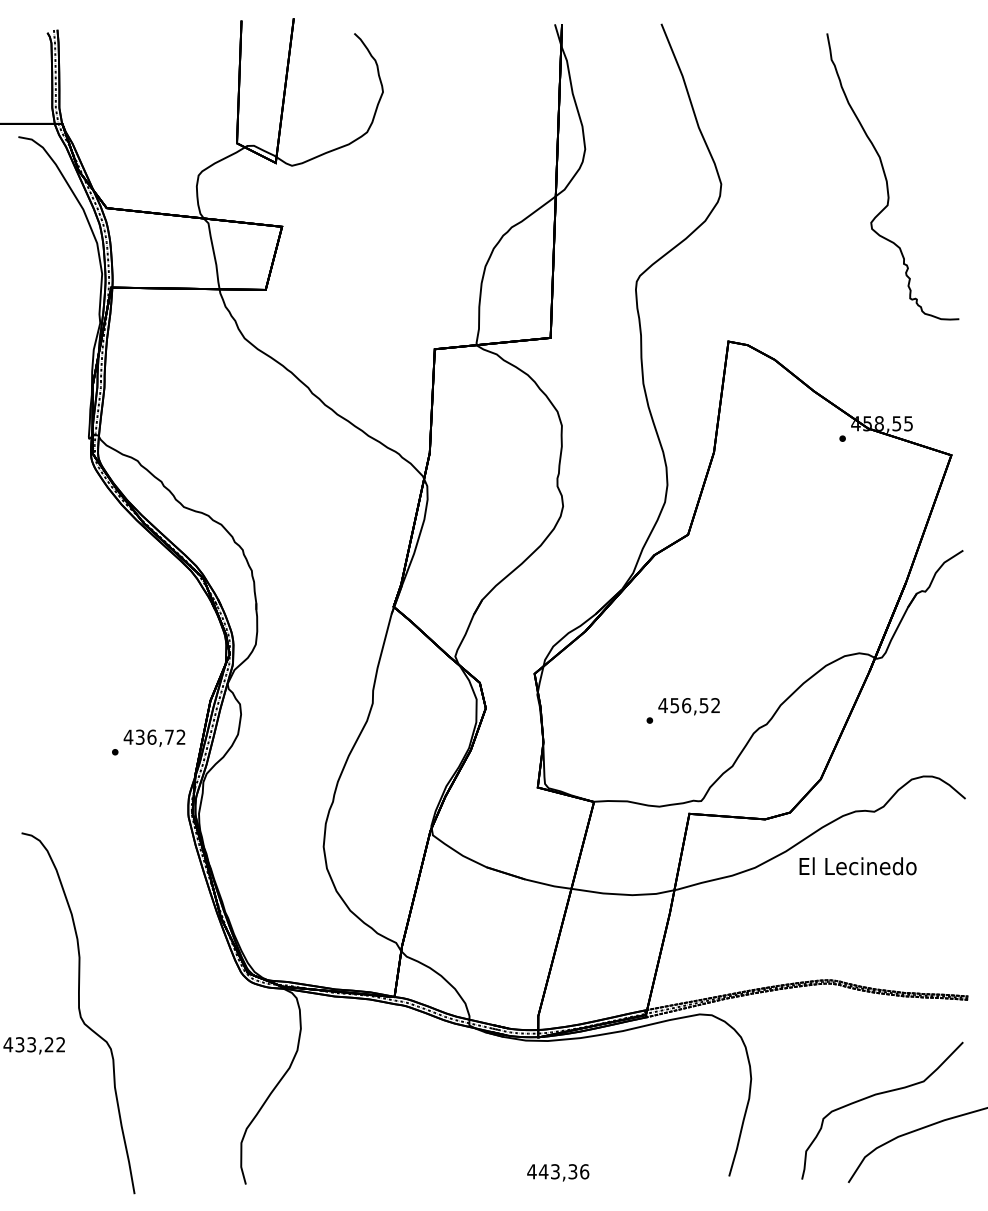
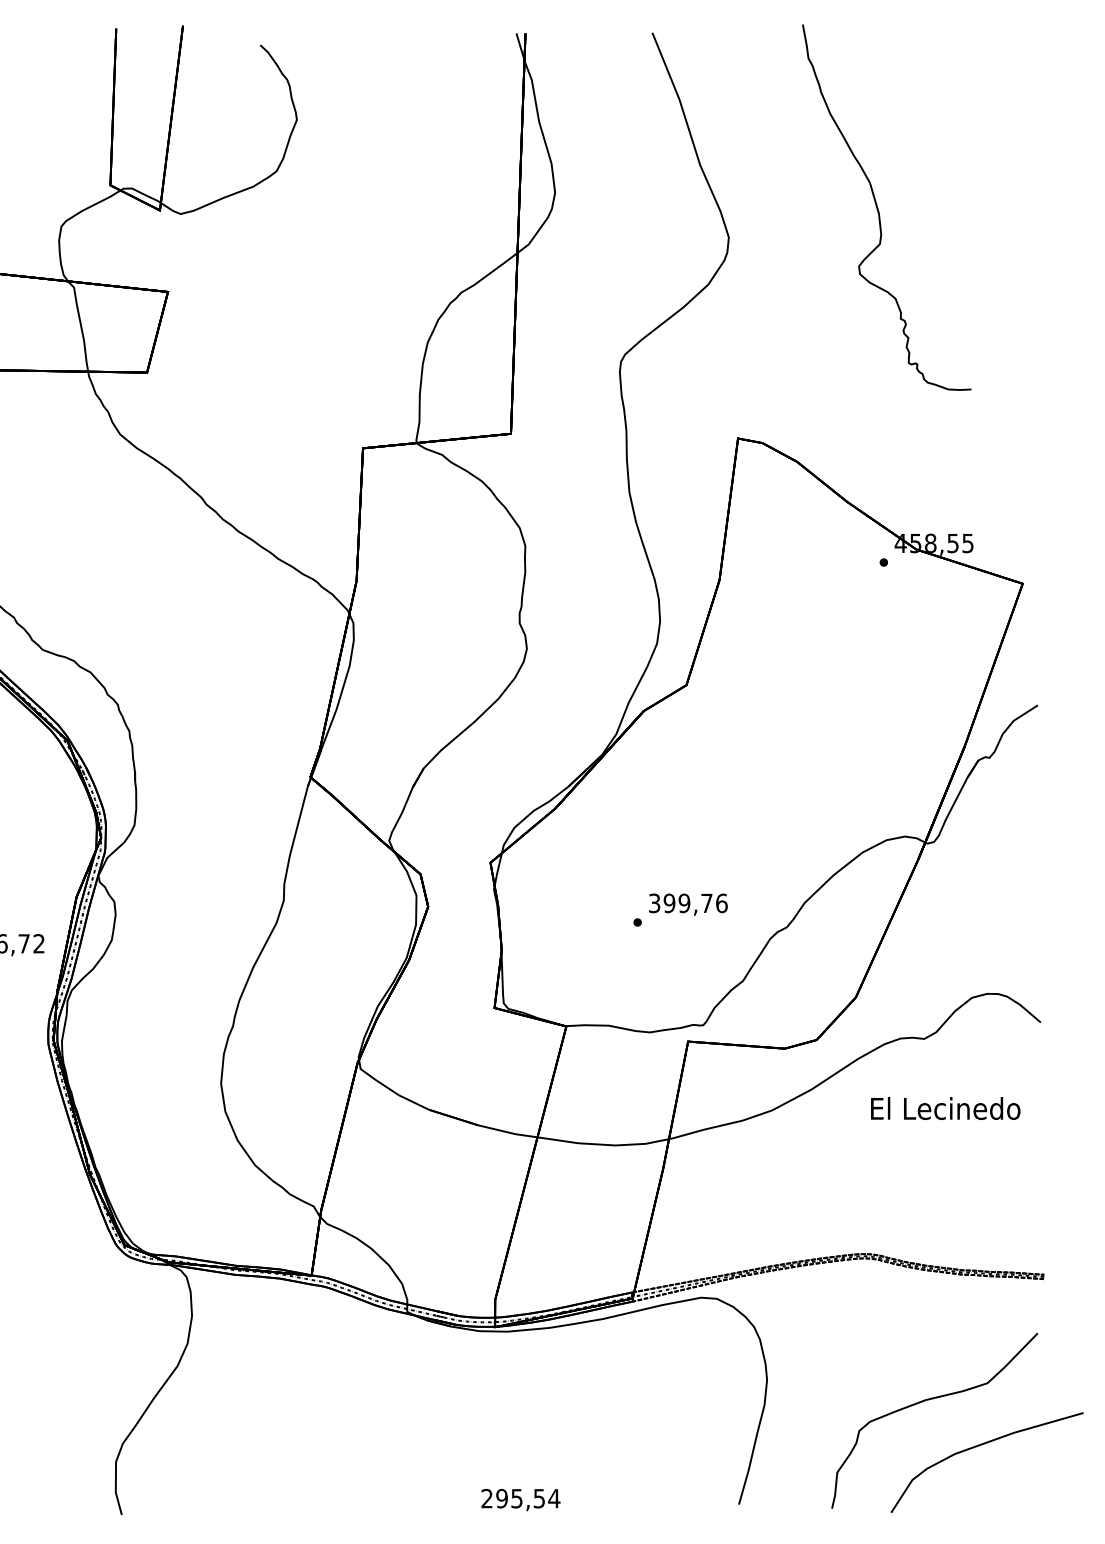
curve: (887, 179) -> (879, 211), moved
text: (689, 705) -> (688, 903), 456,52 -> 399,76
text: (857, 866) -> (944, 1108), moved
text: (558, 1171) -> (520, 1498), 443,36 -> 295,54

